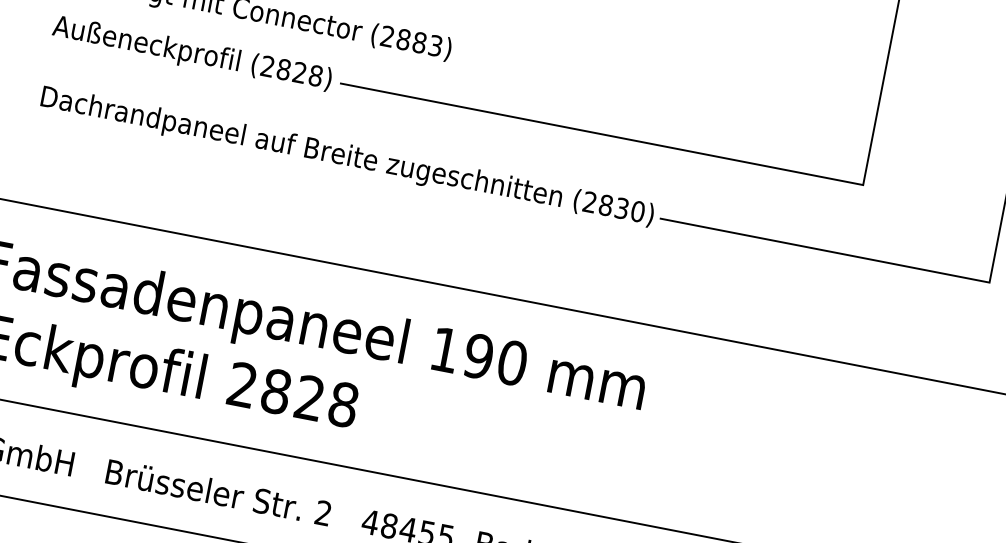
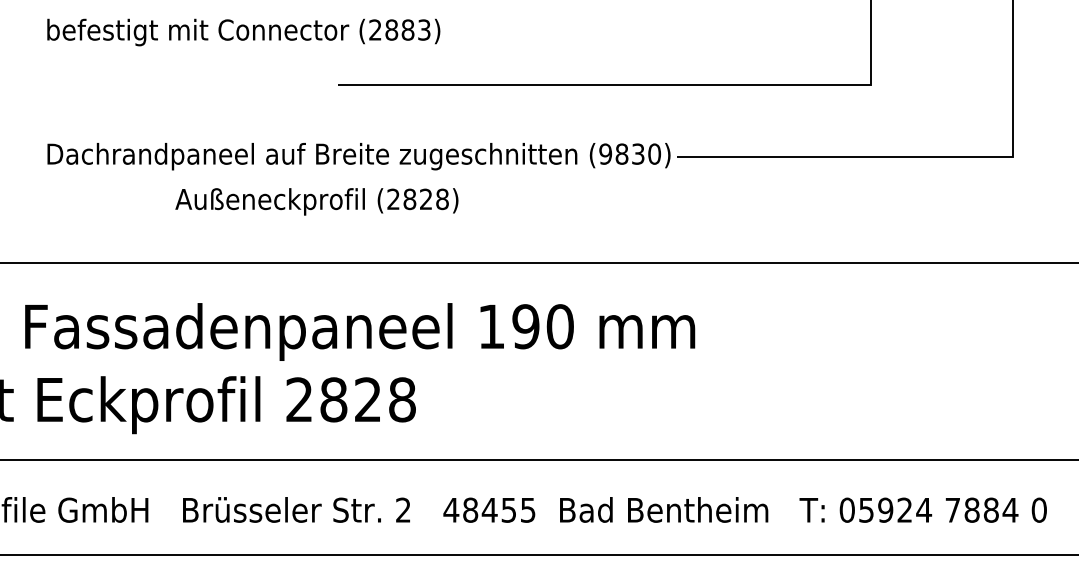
text: (191, 53) -> (316, 201), moved
text: (589, 201) -> (605, 153), (2830) -> (9830)

